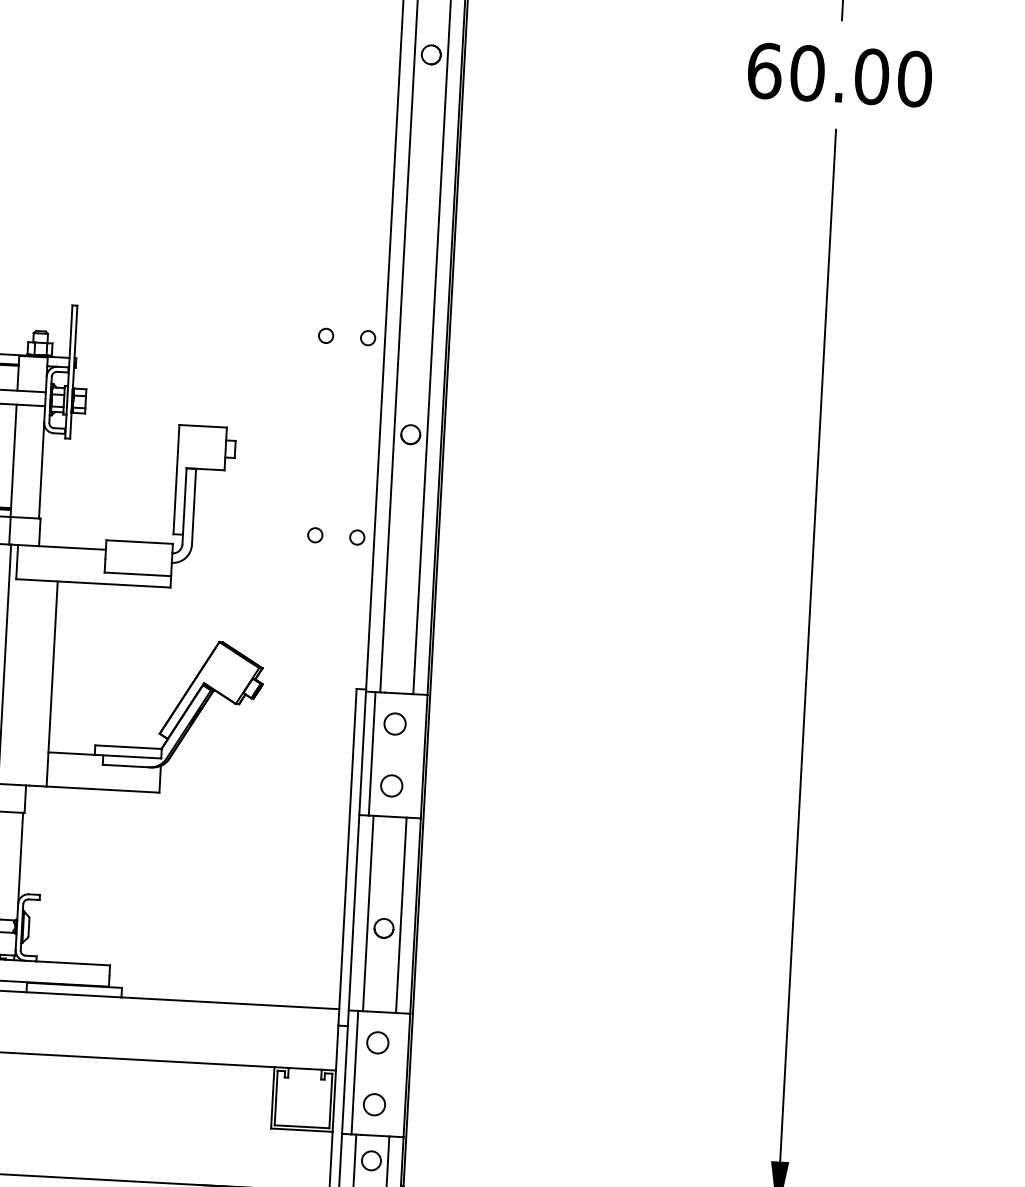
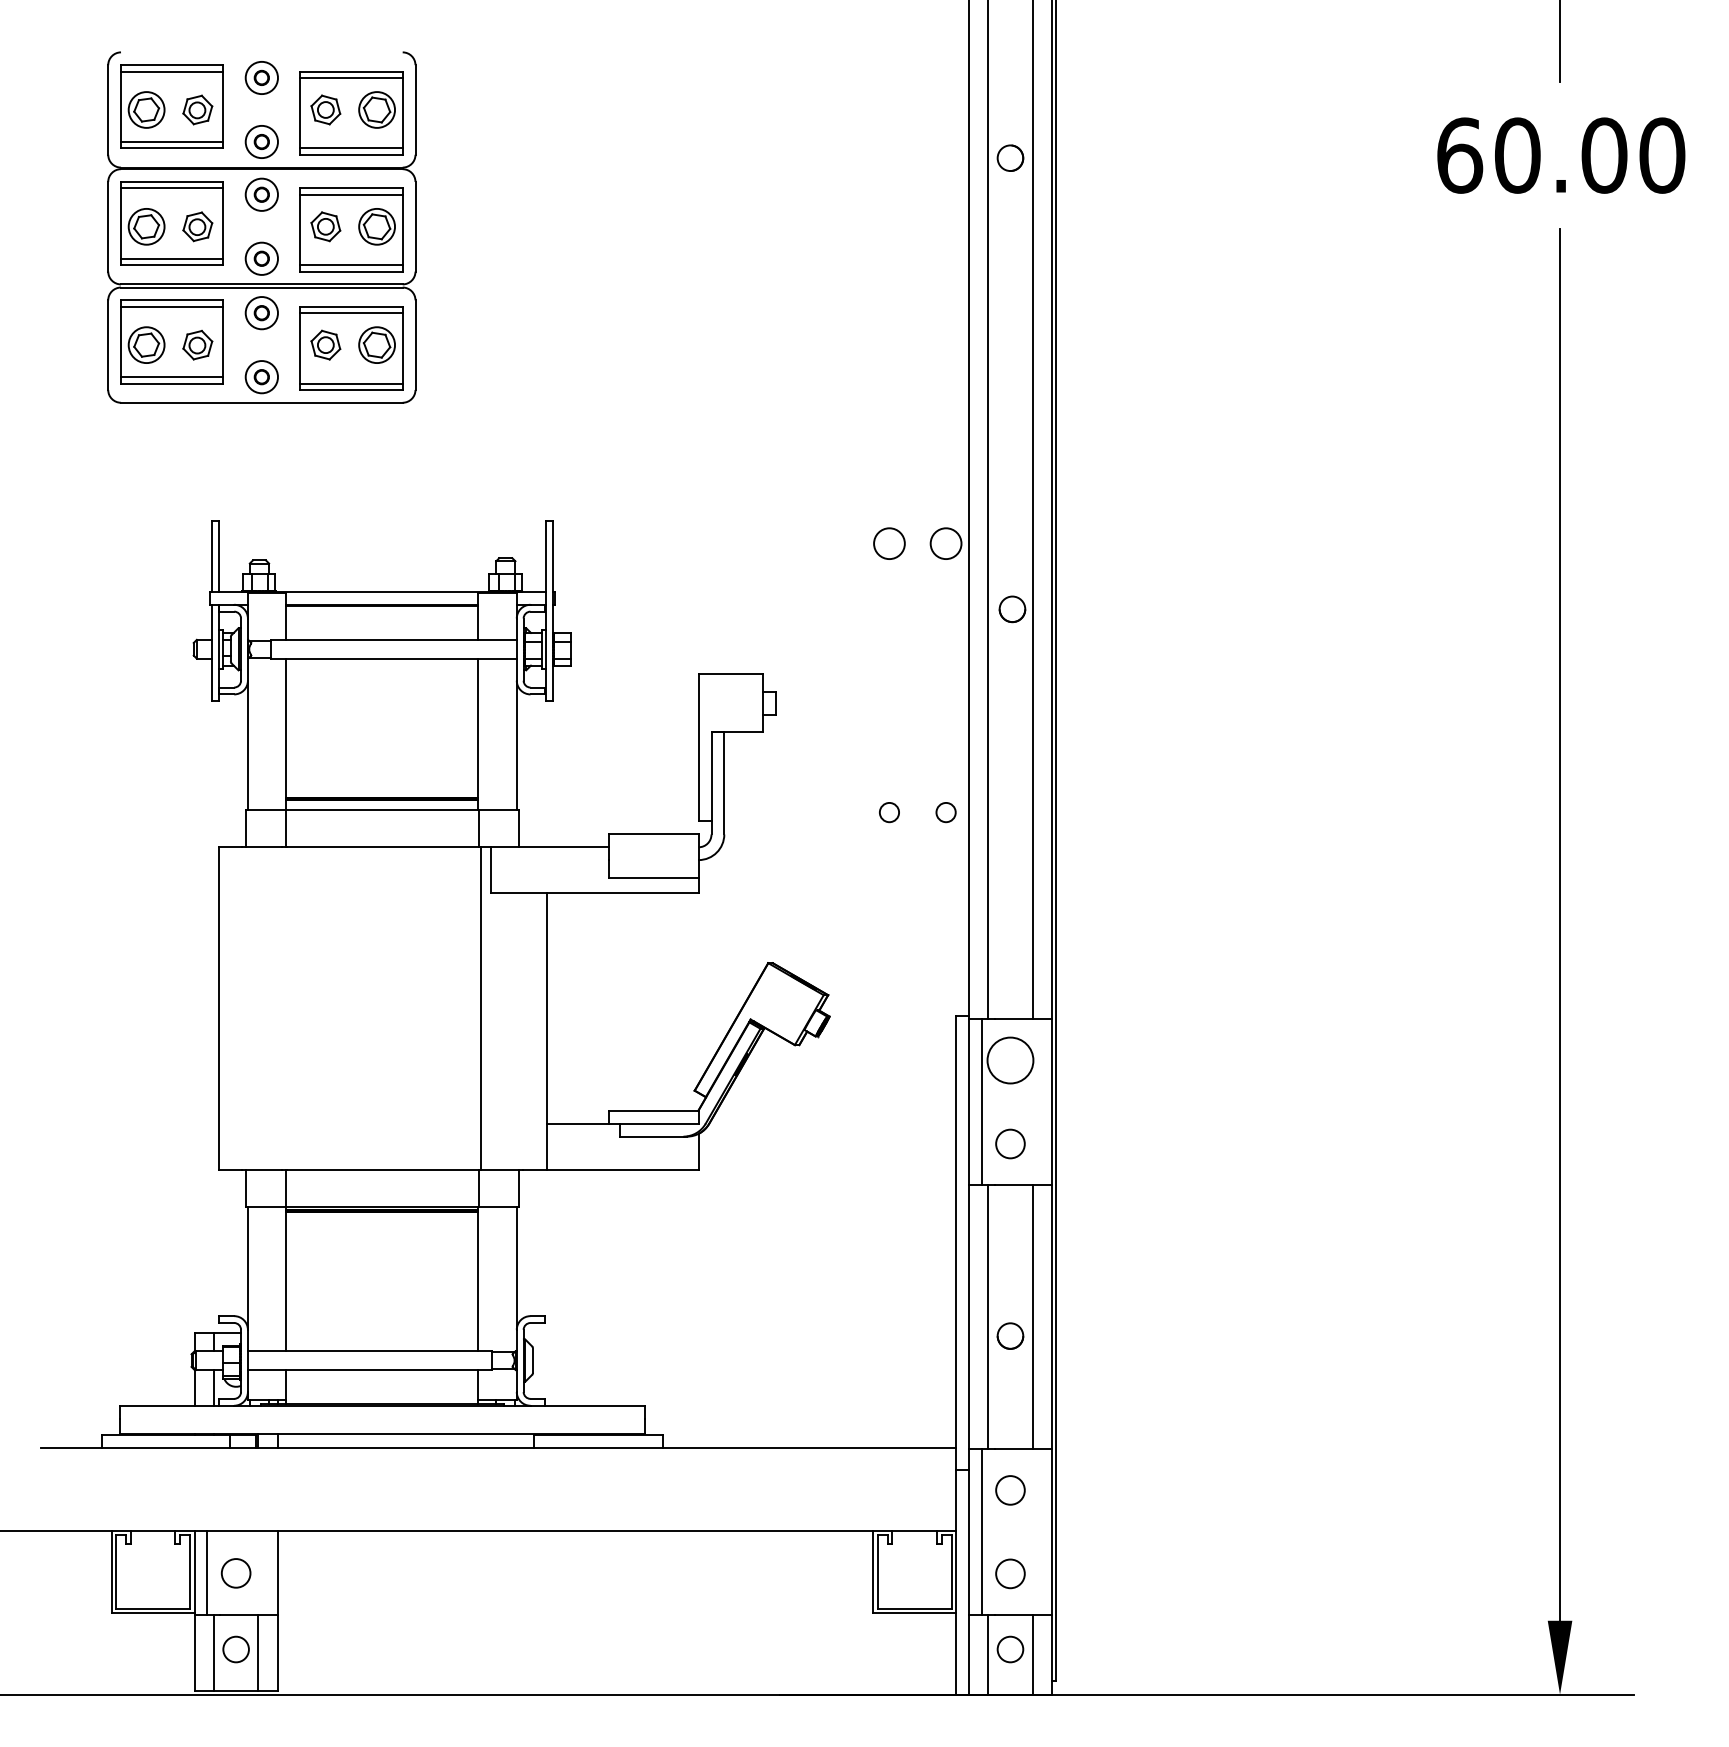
circle: (326, 335) -> (889, 543), size x1.6
circle: (367, 338) -> (945, 543), size x1.6
part: (410, 434) -> (1012, 609), moved
circle: (395, 724) -> (1010, 1060), size x1.6

